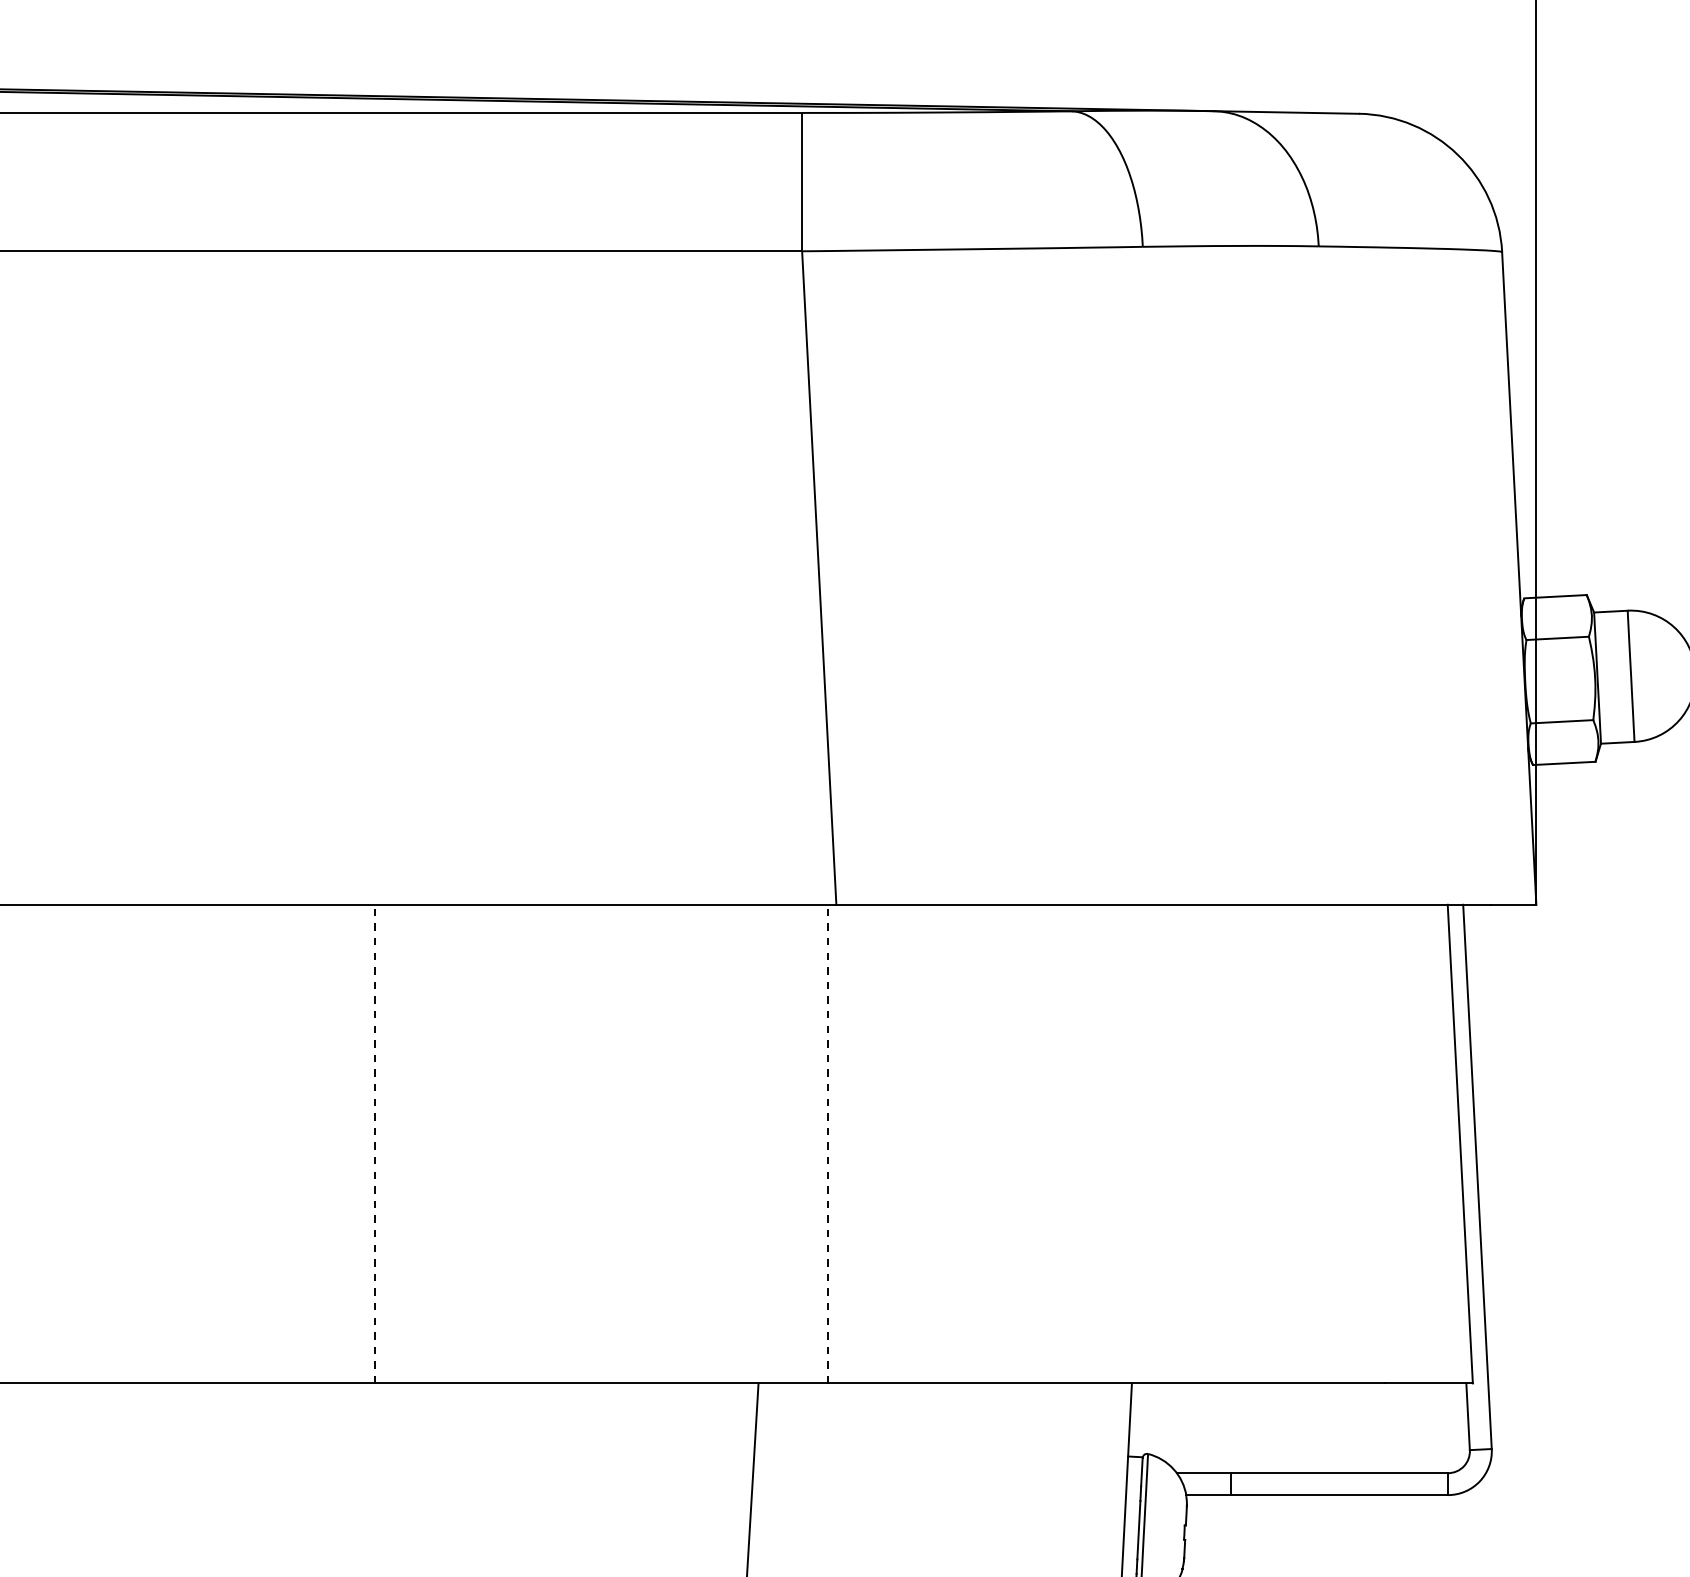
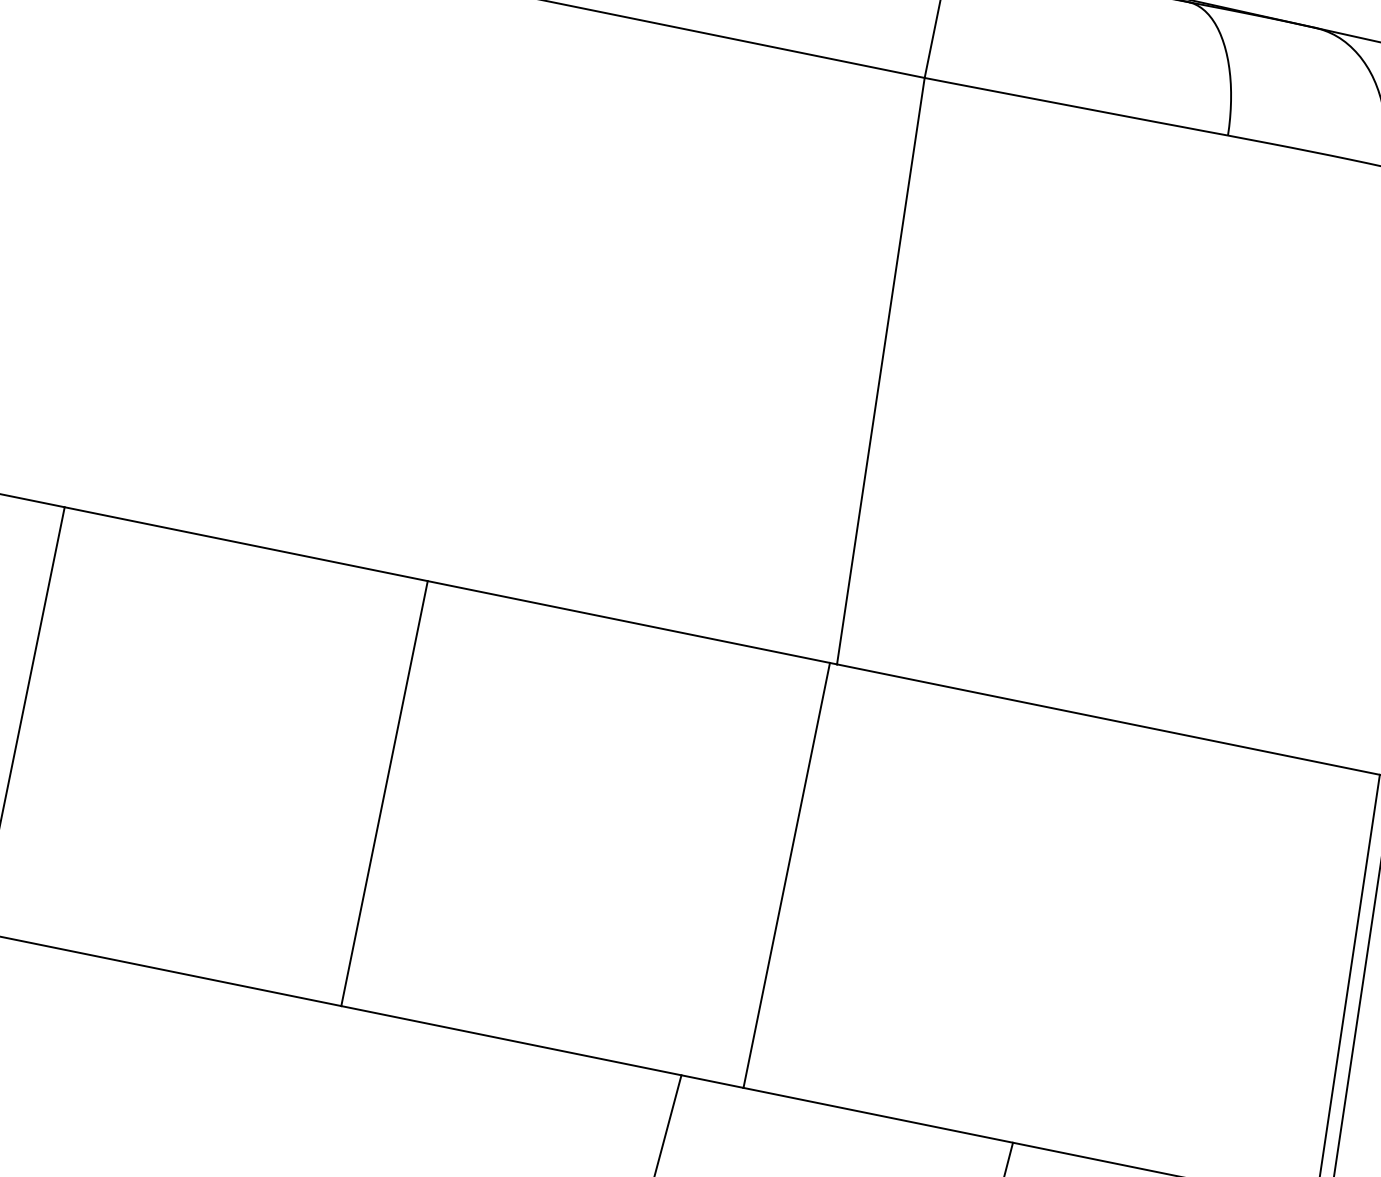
line: (375, 1143) -> (384, 793), dashed -> solid
line: (828, 1143) -> (786, 874), dashed -> solid

